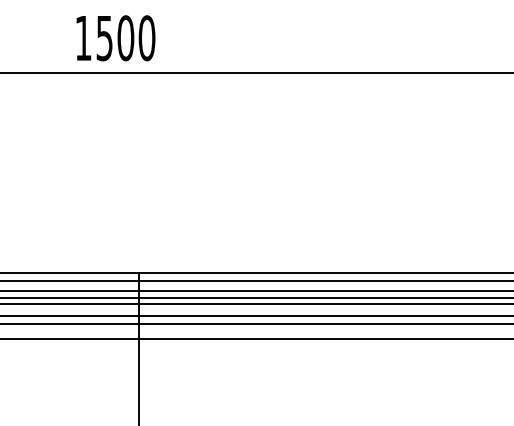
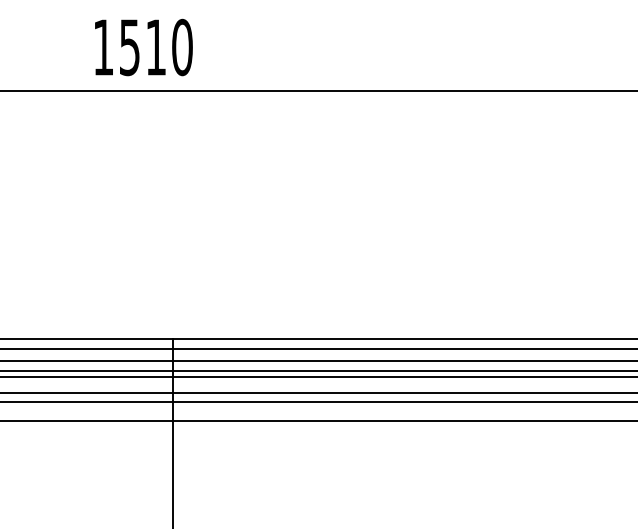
text: (125, 38) -> (155, 47), 1500 -> 1510

